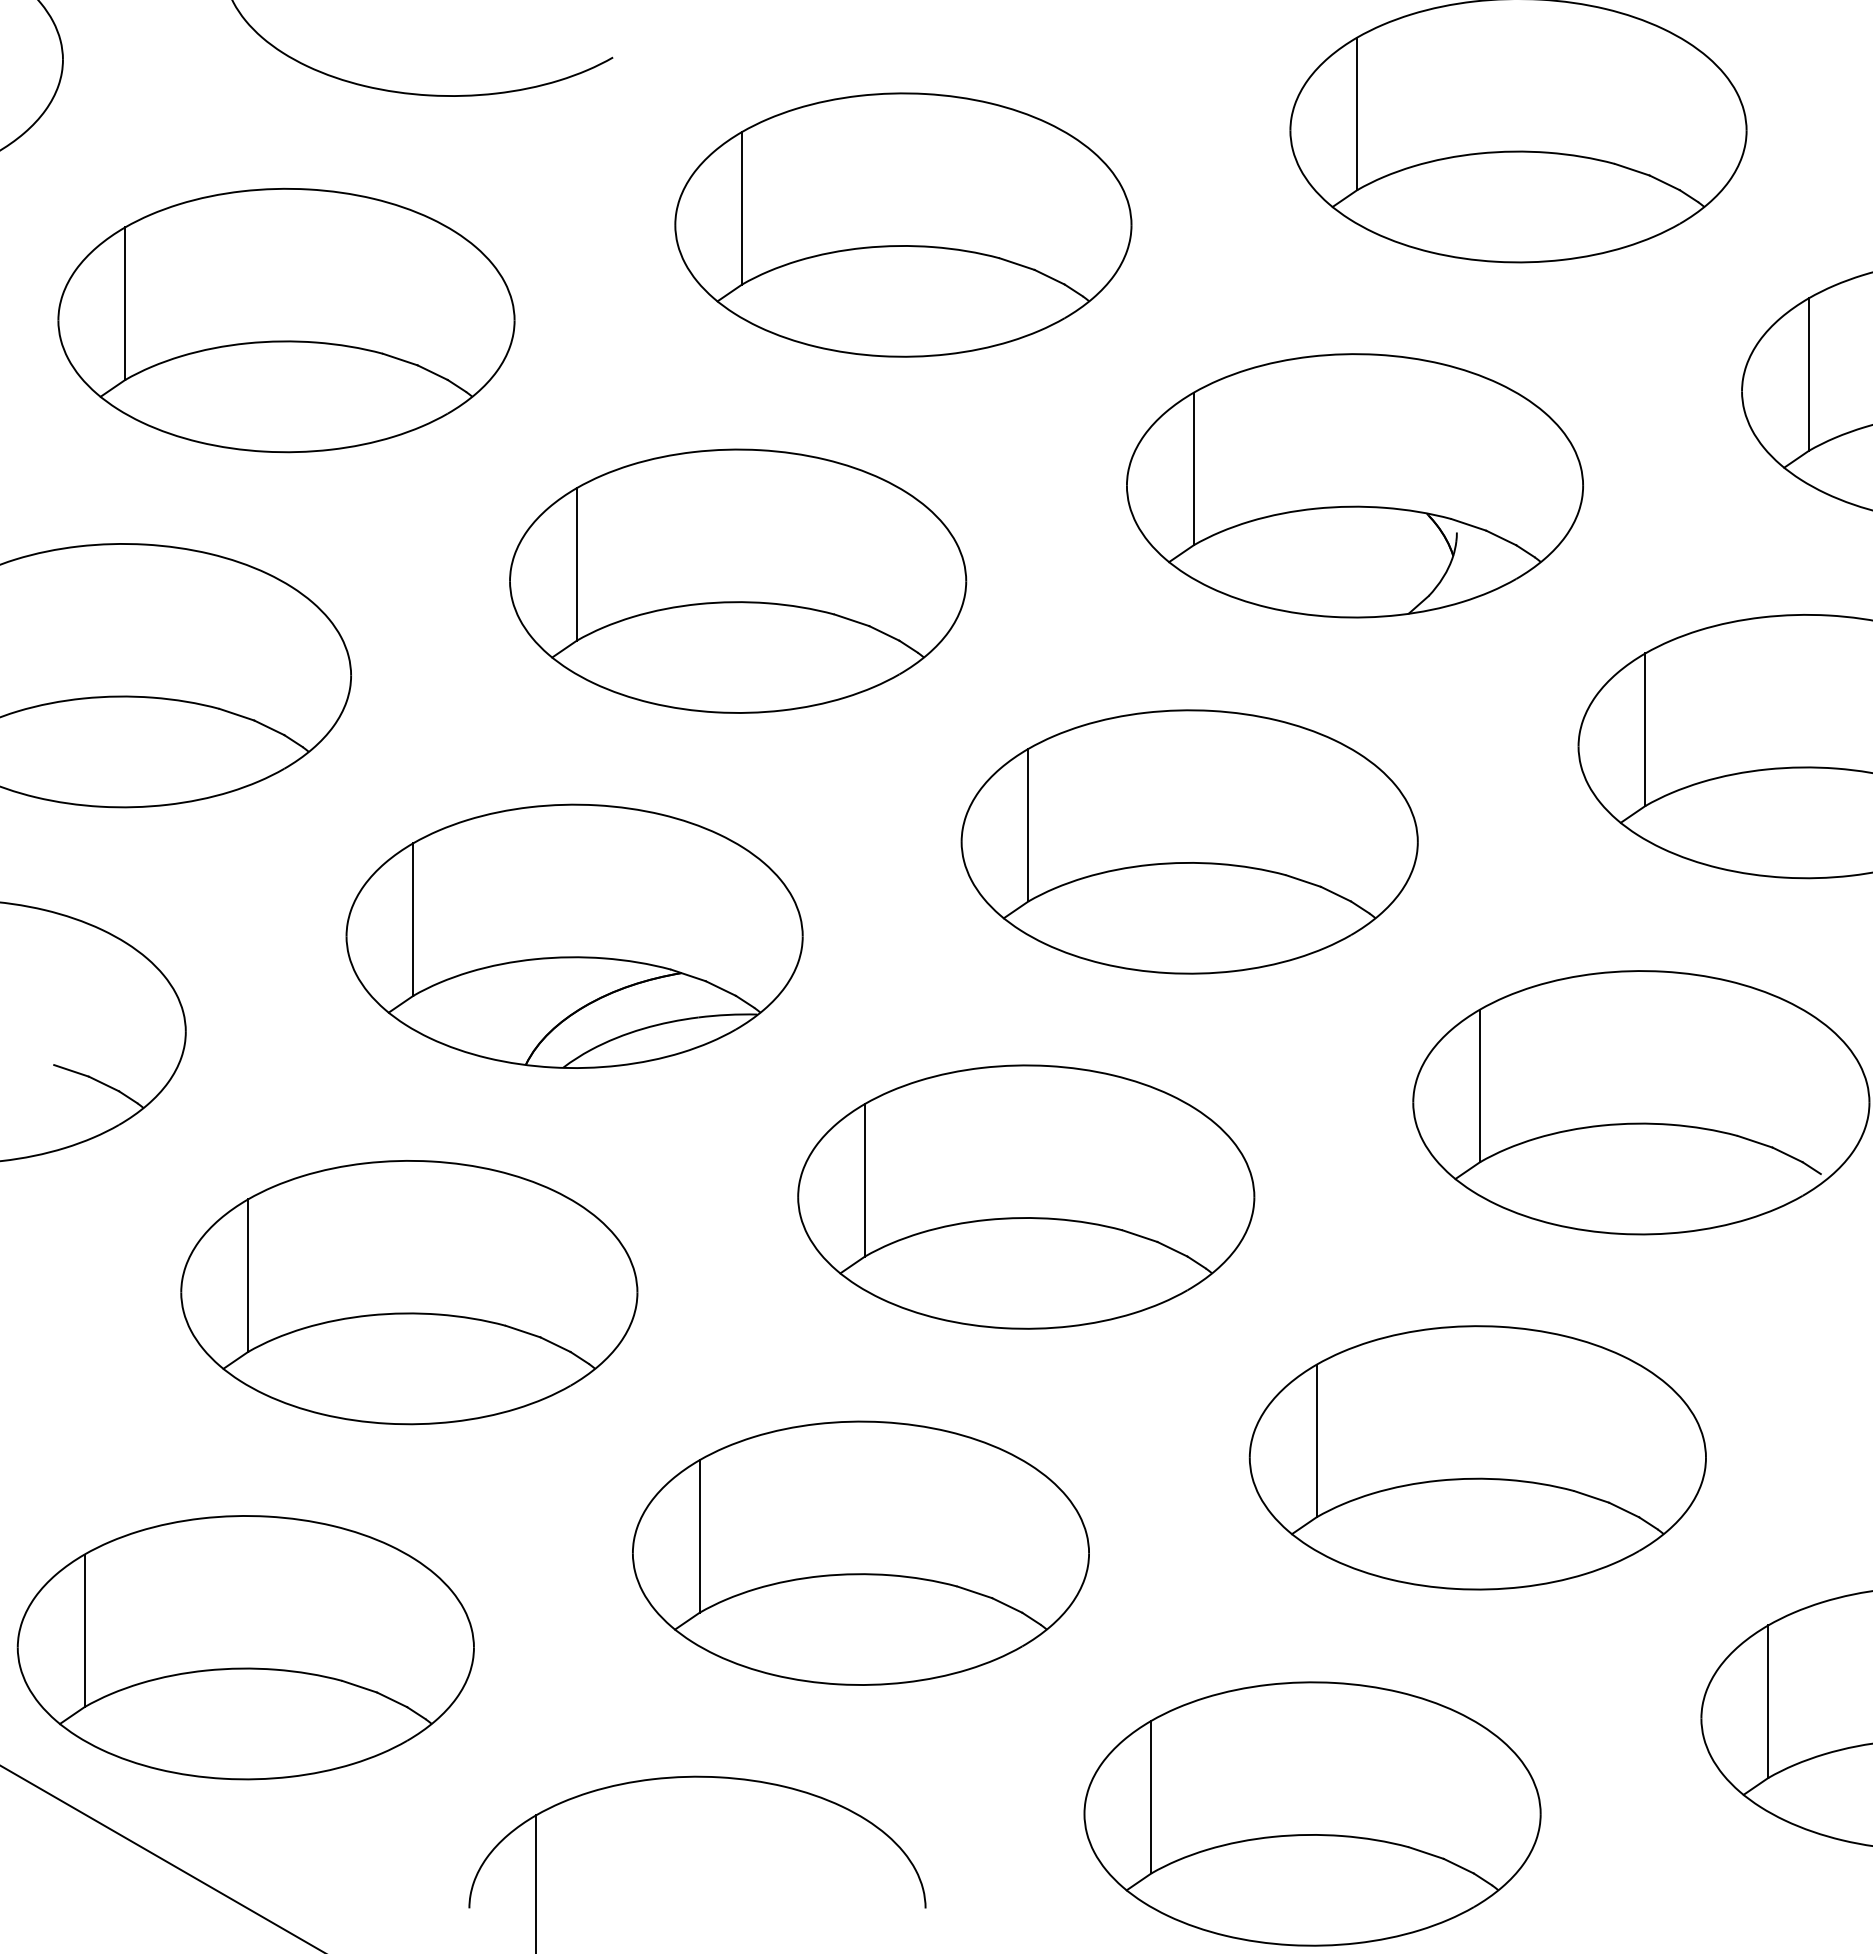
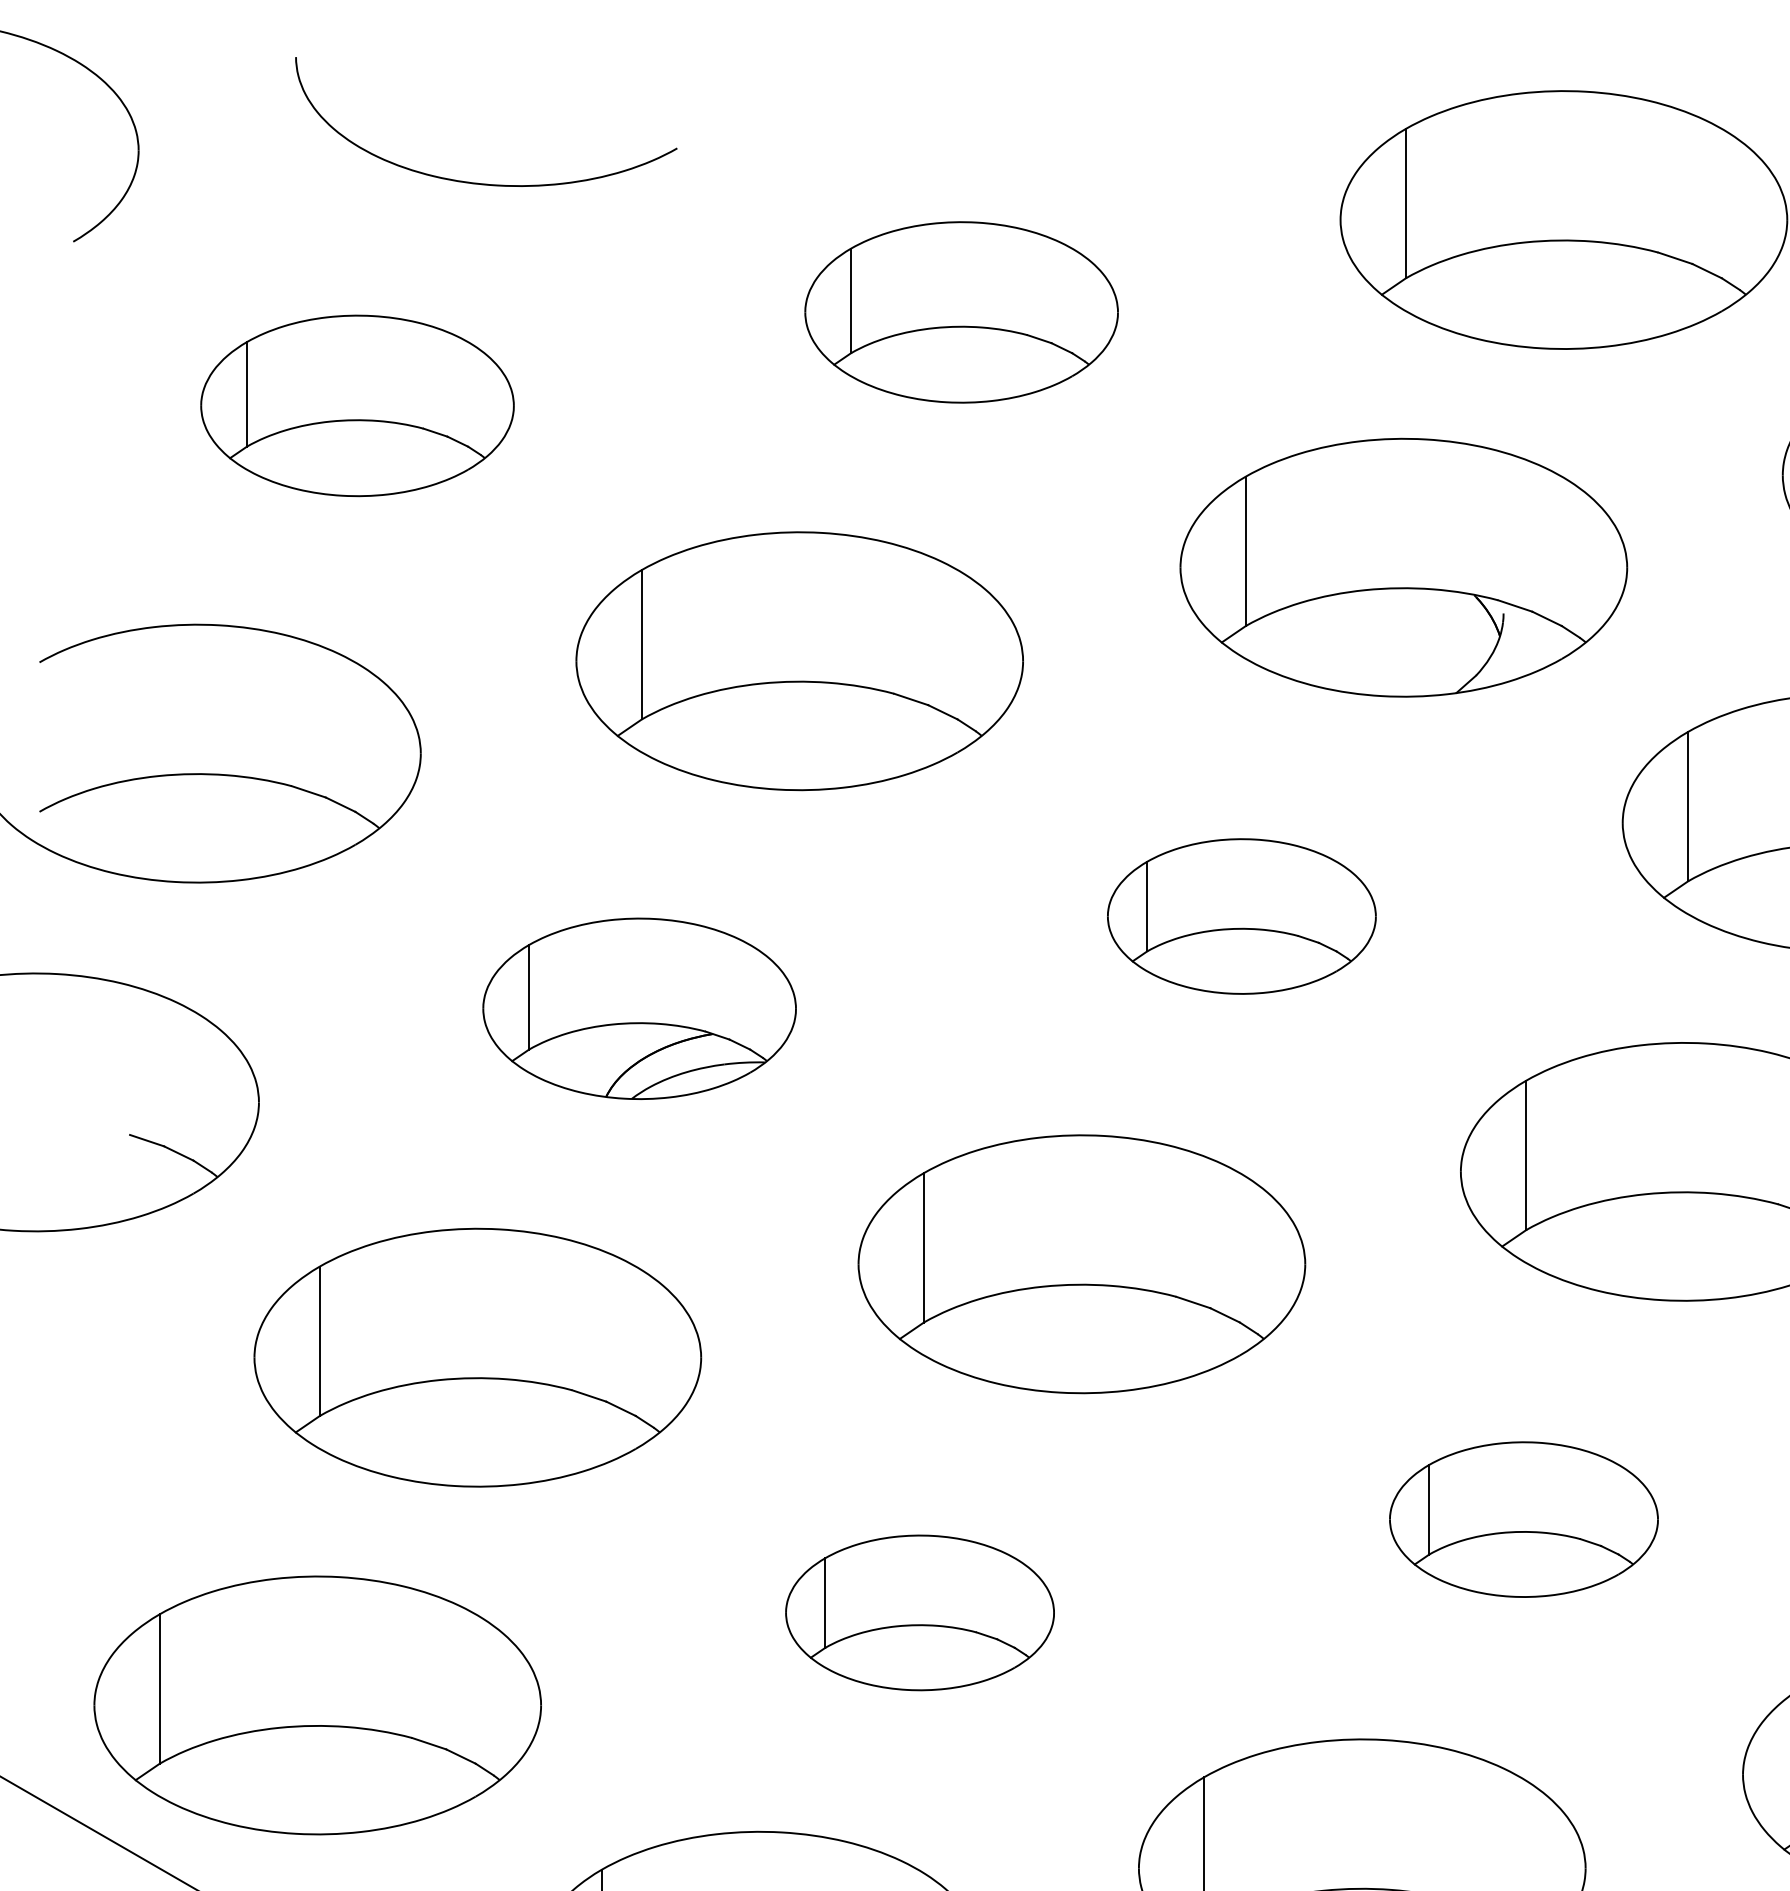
part: (903, 224) -> (961, 311), size x0.7
part: (286, 320) -> (357, 405), size x0.7
part: (1189, 841) -> (1241, 916), size x0.6
part: (574, 935) -> (639, 1008), size x0.7
part: (1477, 1457) -> (1523, 1519), size x0.6
part: (860, 1552) -> (919, 1612), size x0.6

